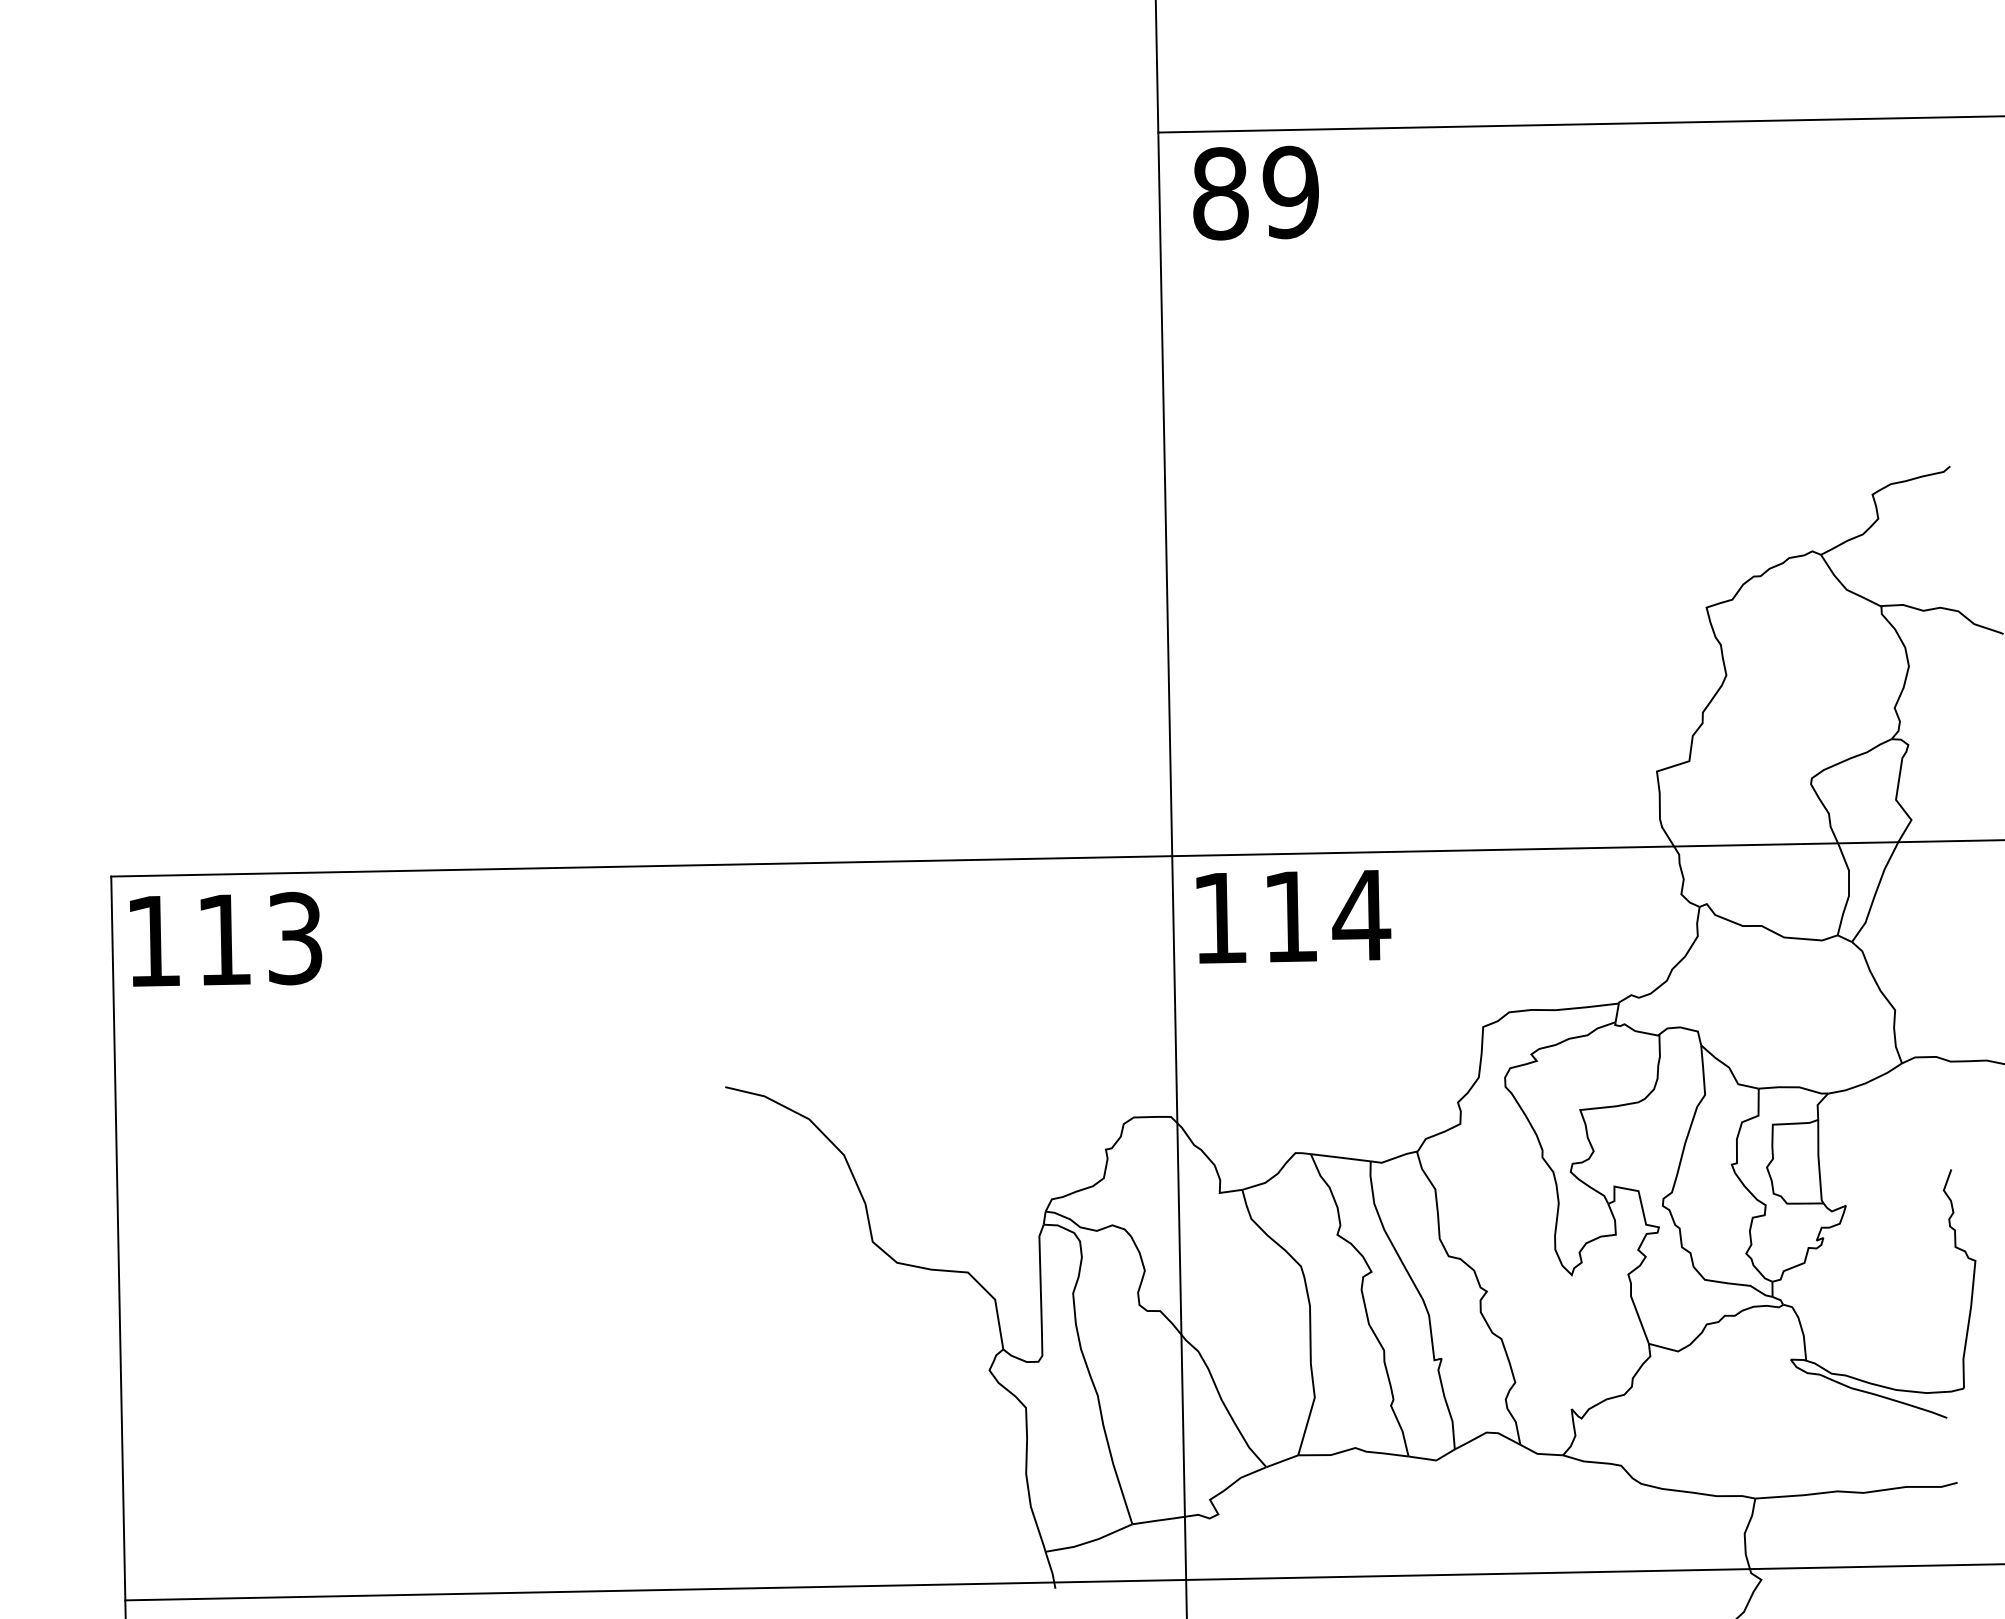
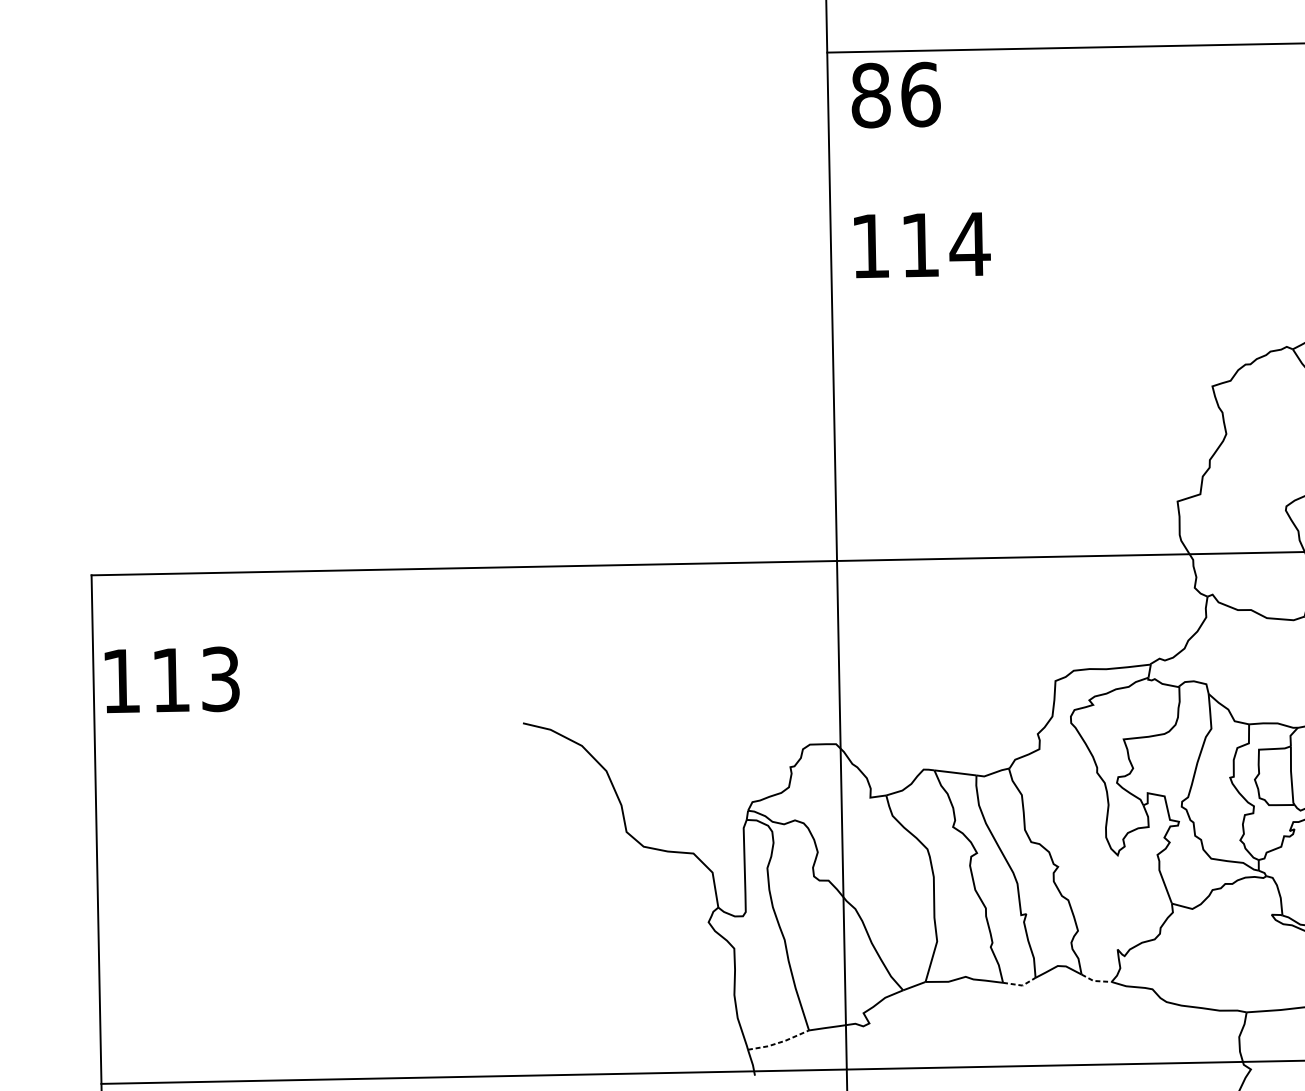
text: (1291, 192) -> (920, 94), 89 -> 86
text: (1293, 916) -> (922, 245), moved
text: (226, 939) -> (172, 679), moved
line: (1540, 1454) -> (1095, 981), solid -> dashed
line: (1433, 1460) -> (1020, 985), solid -> dashed
line: (1090, 1541) -> (779, 1042), solid -> dashed

